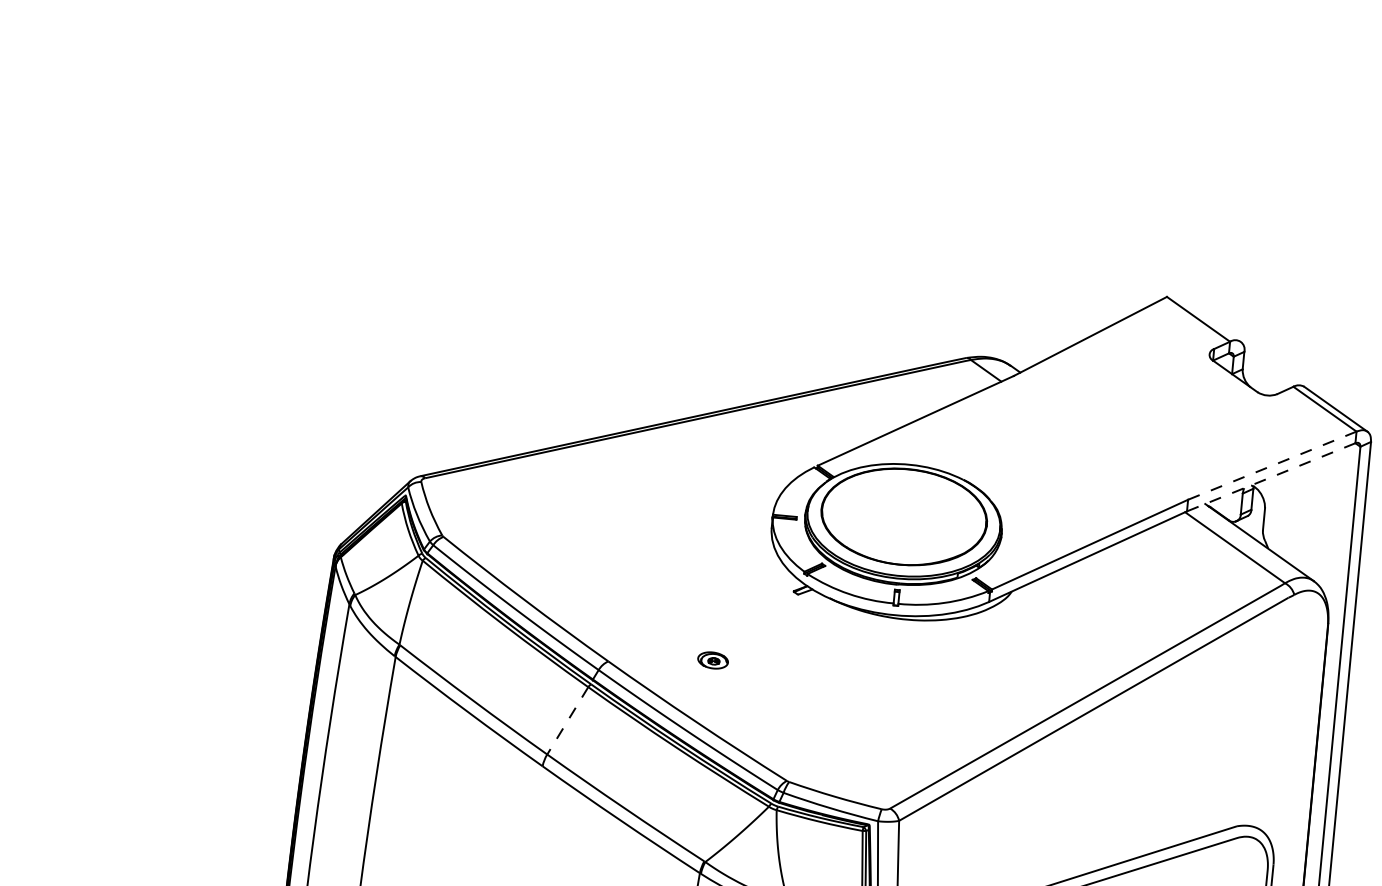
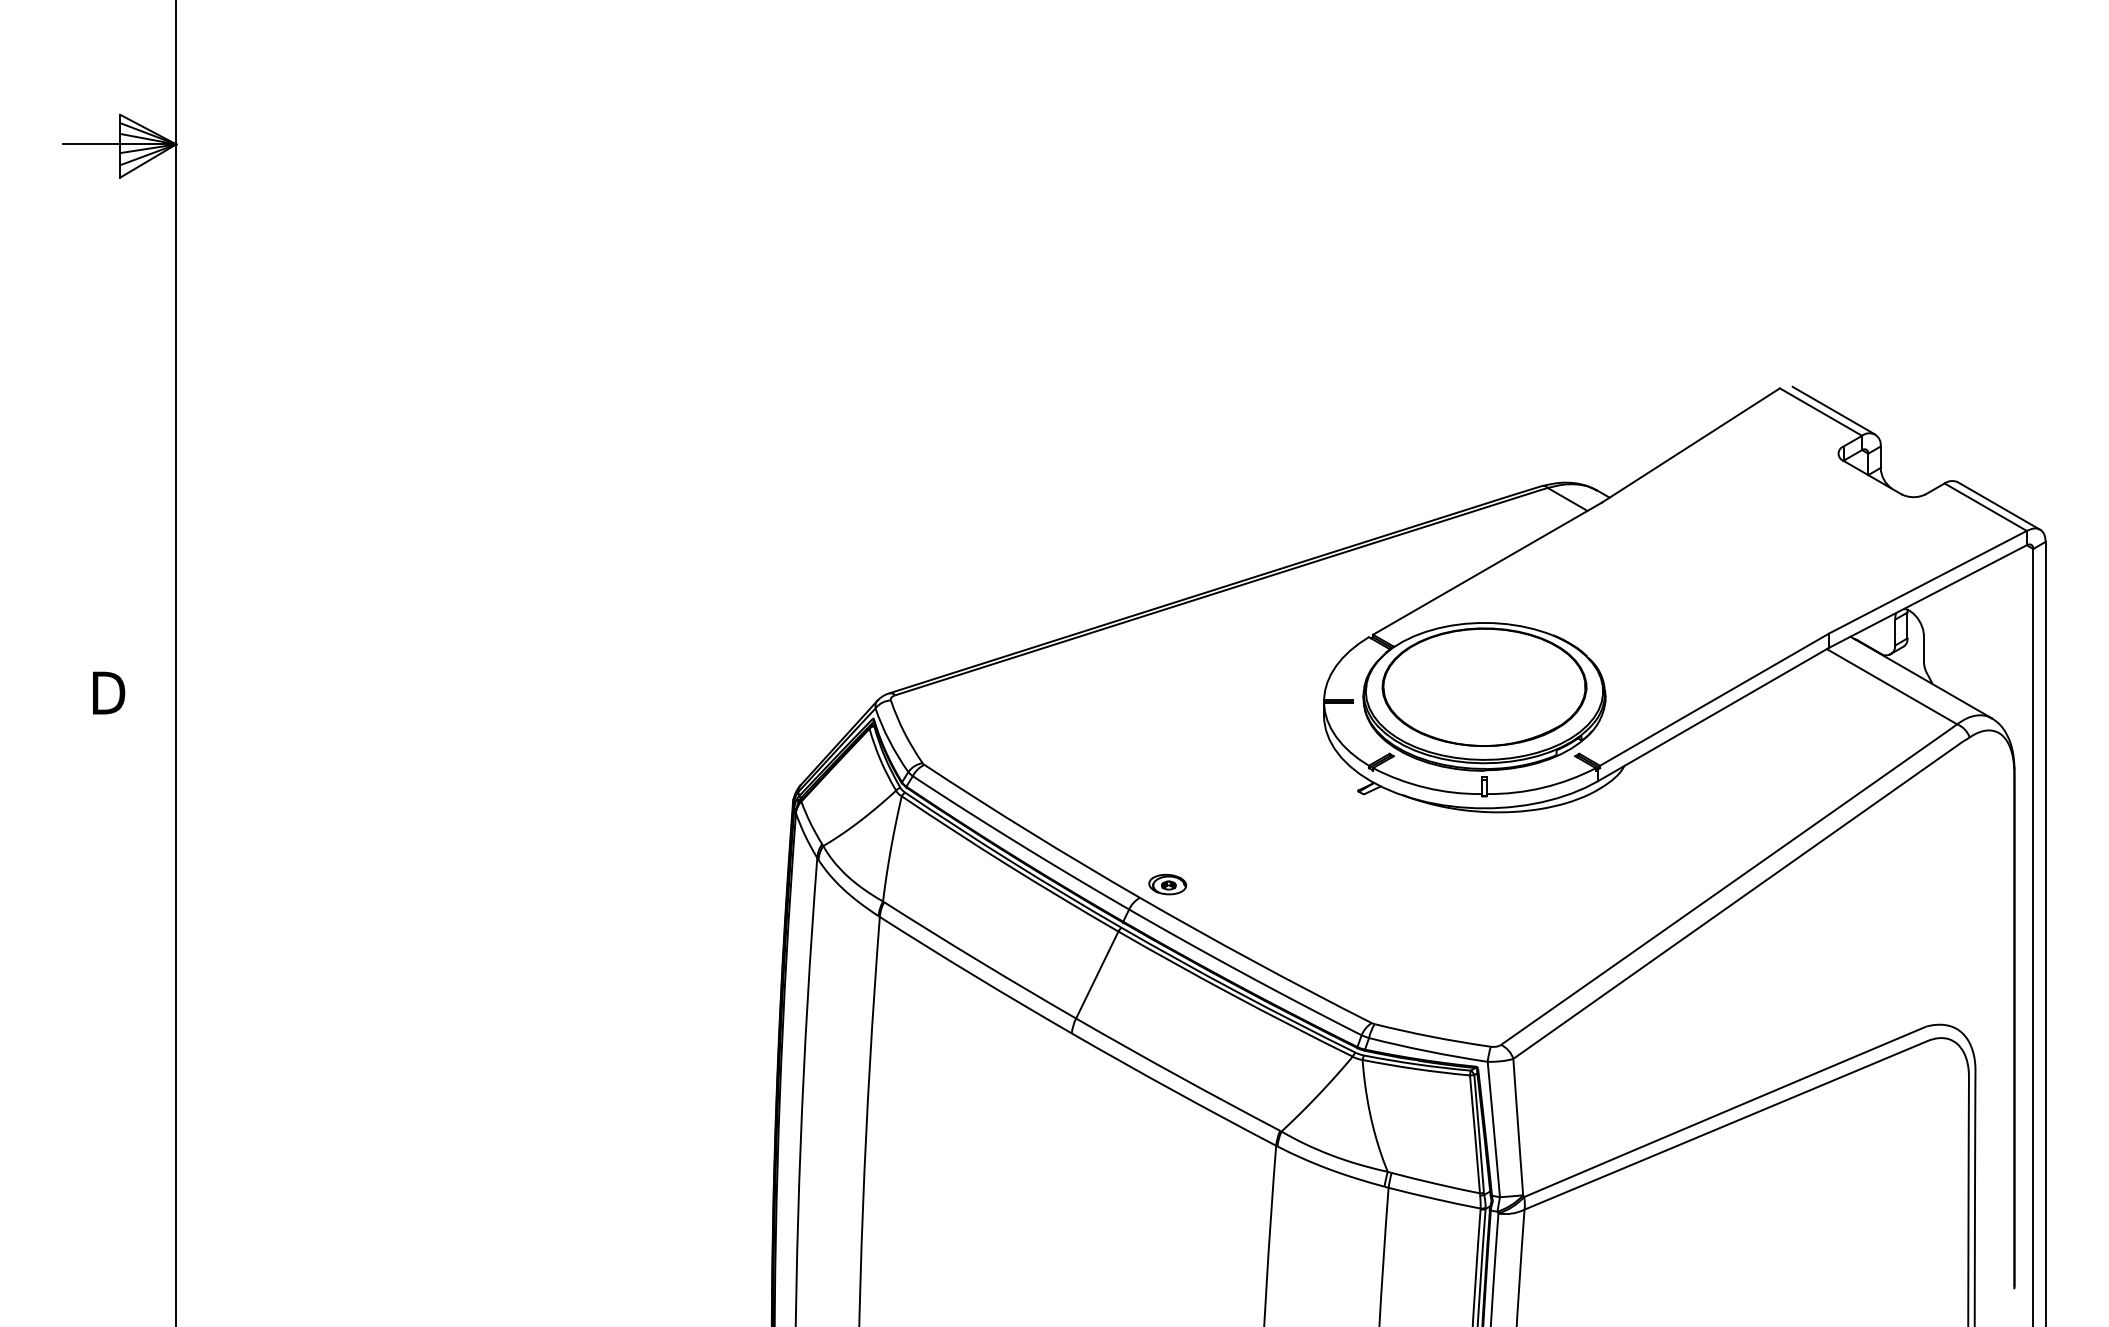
line: (1208, 319) -> (1833, 410), added
line: (1271, 465) -> (1927, 582), dashed -> solid
line: (1270, 477) -> (1927, 596), dashed -> solid
part: (712, 660) -> (1167, 884), moved
line: (567, 721) -> (1097, 975), dashed -> solid

